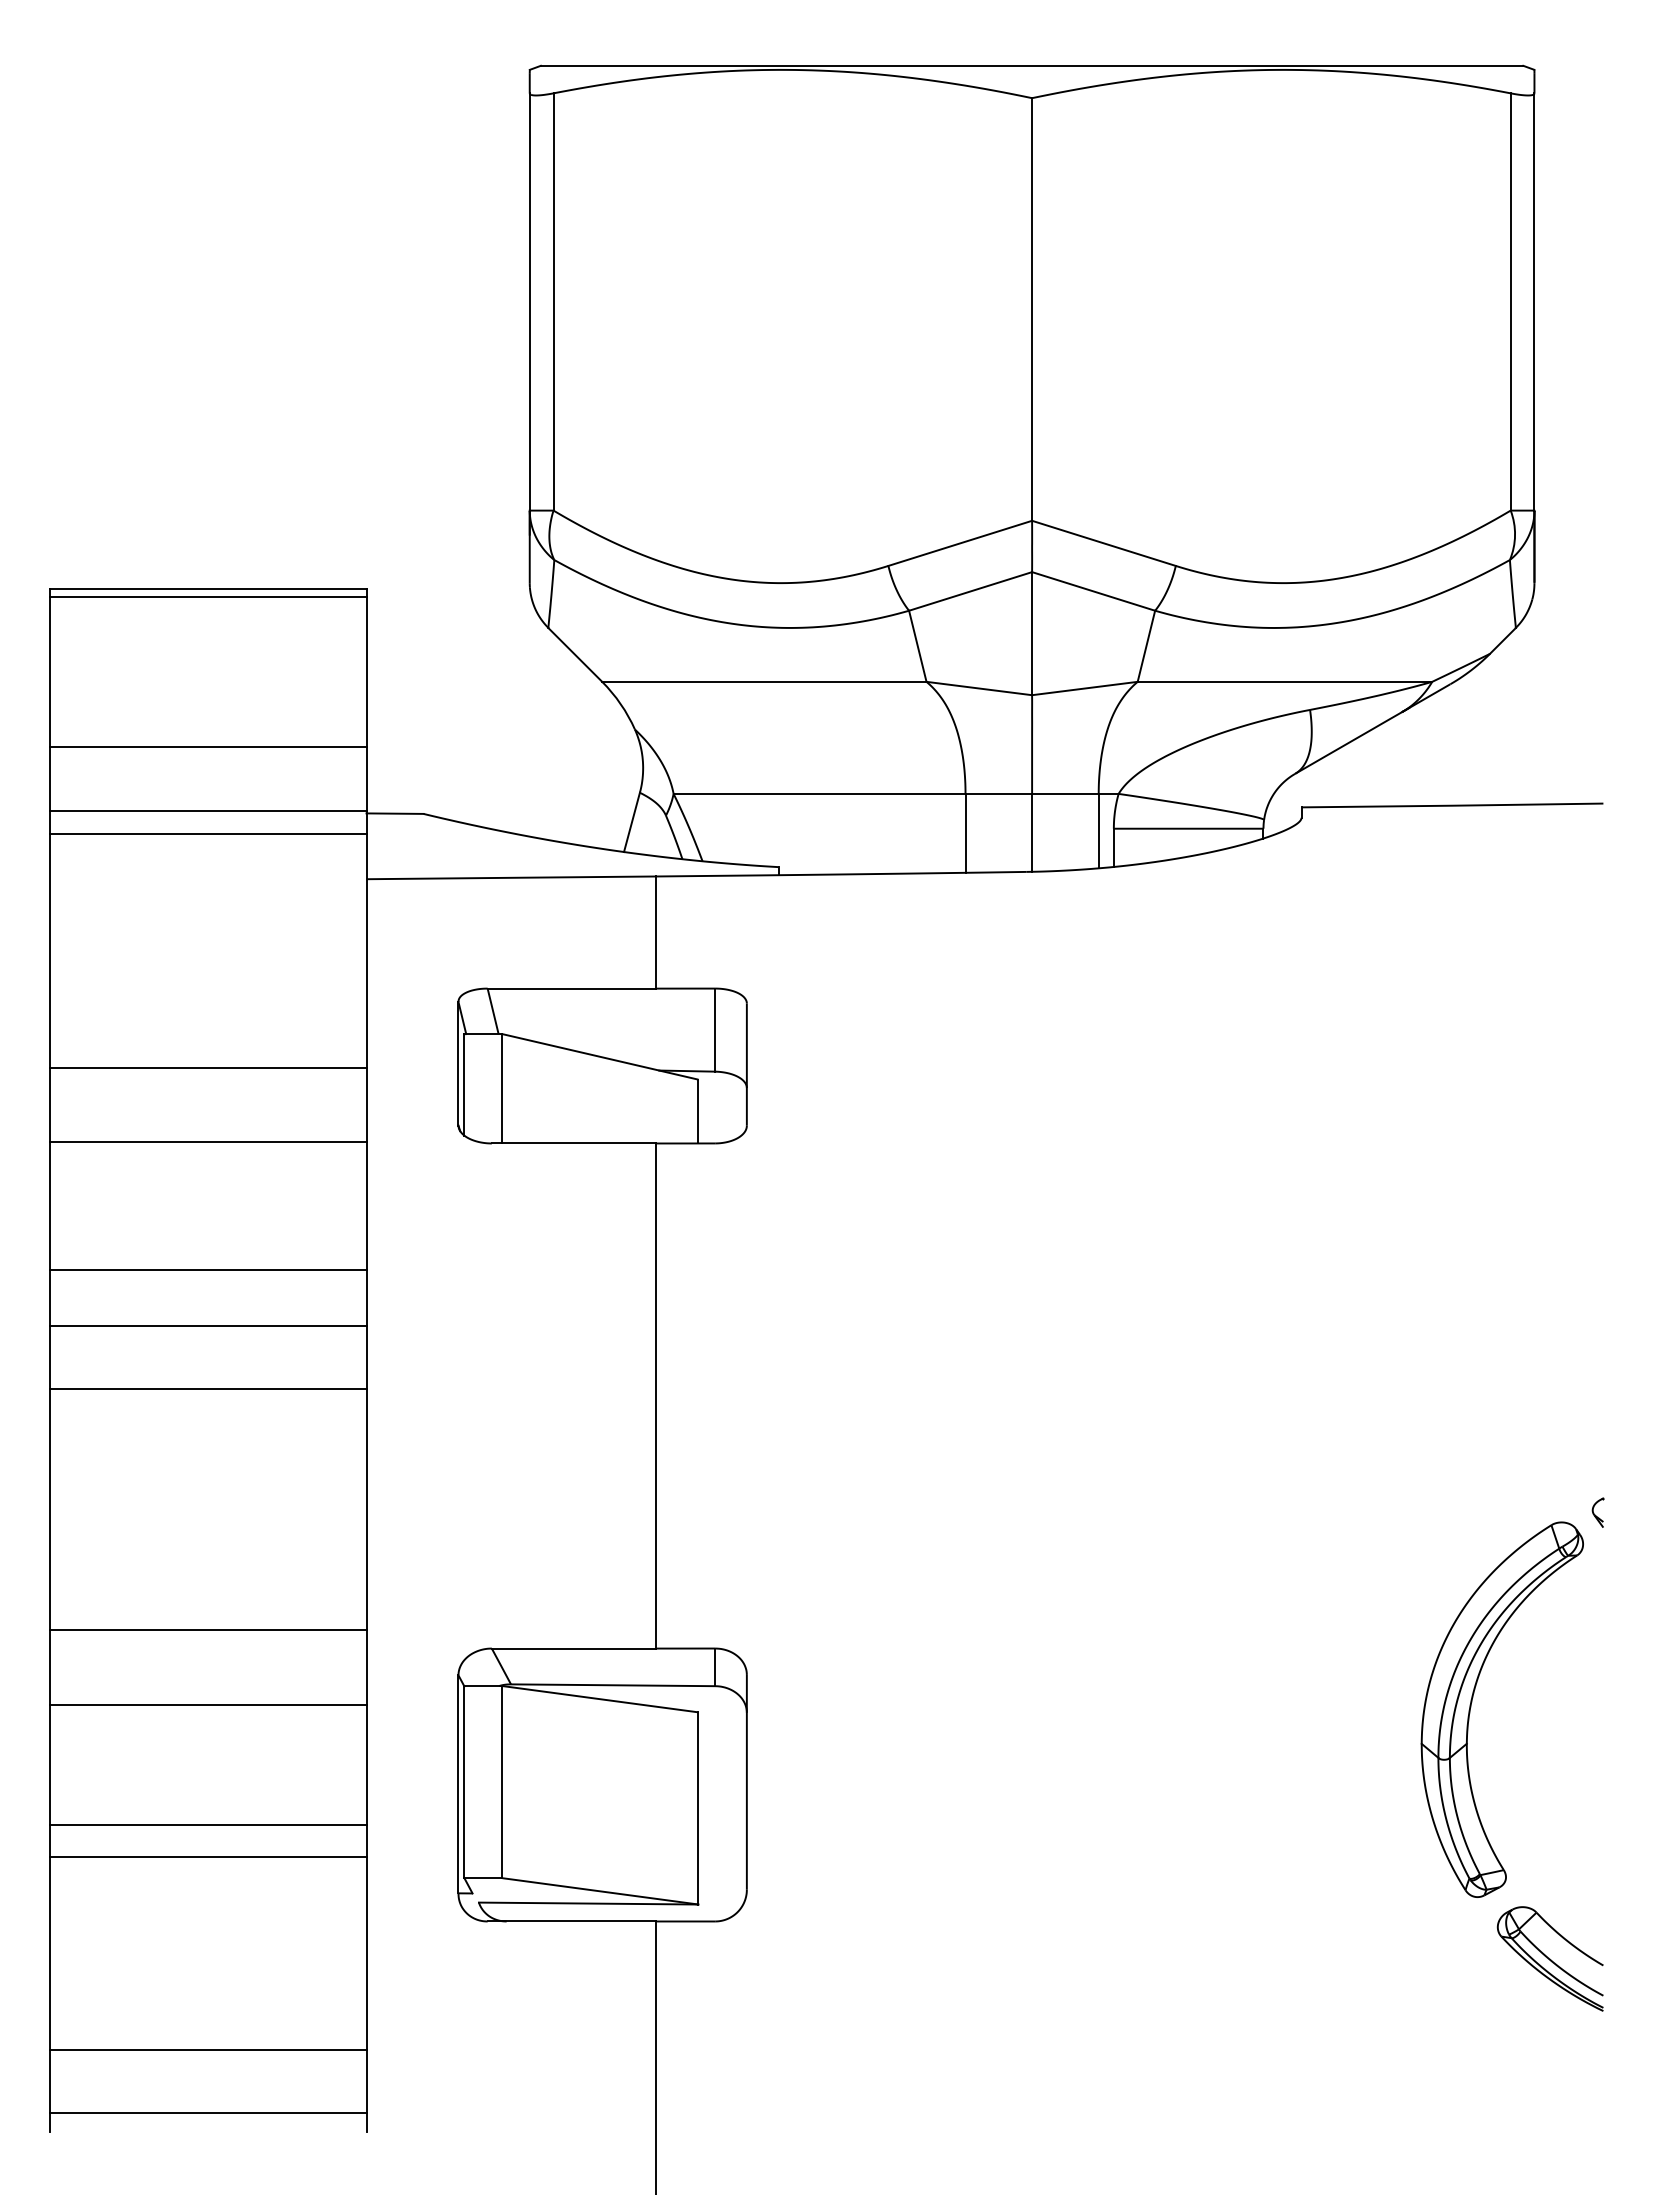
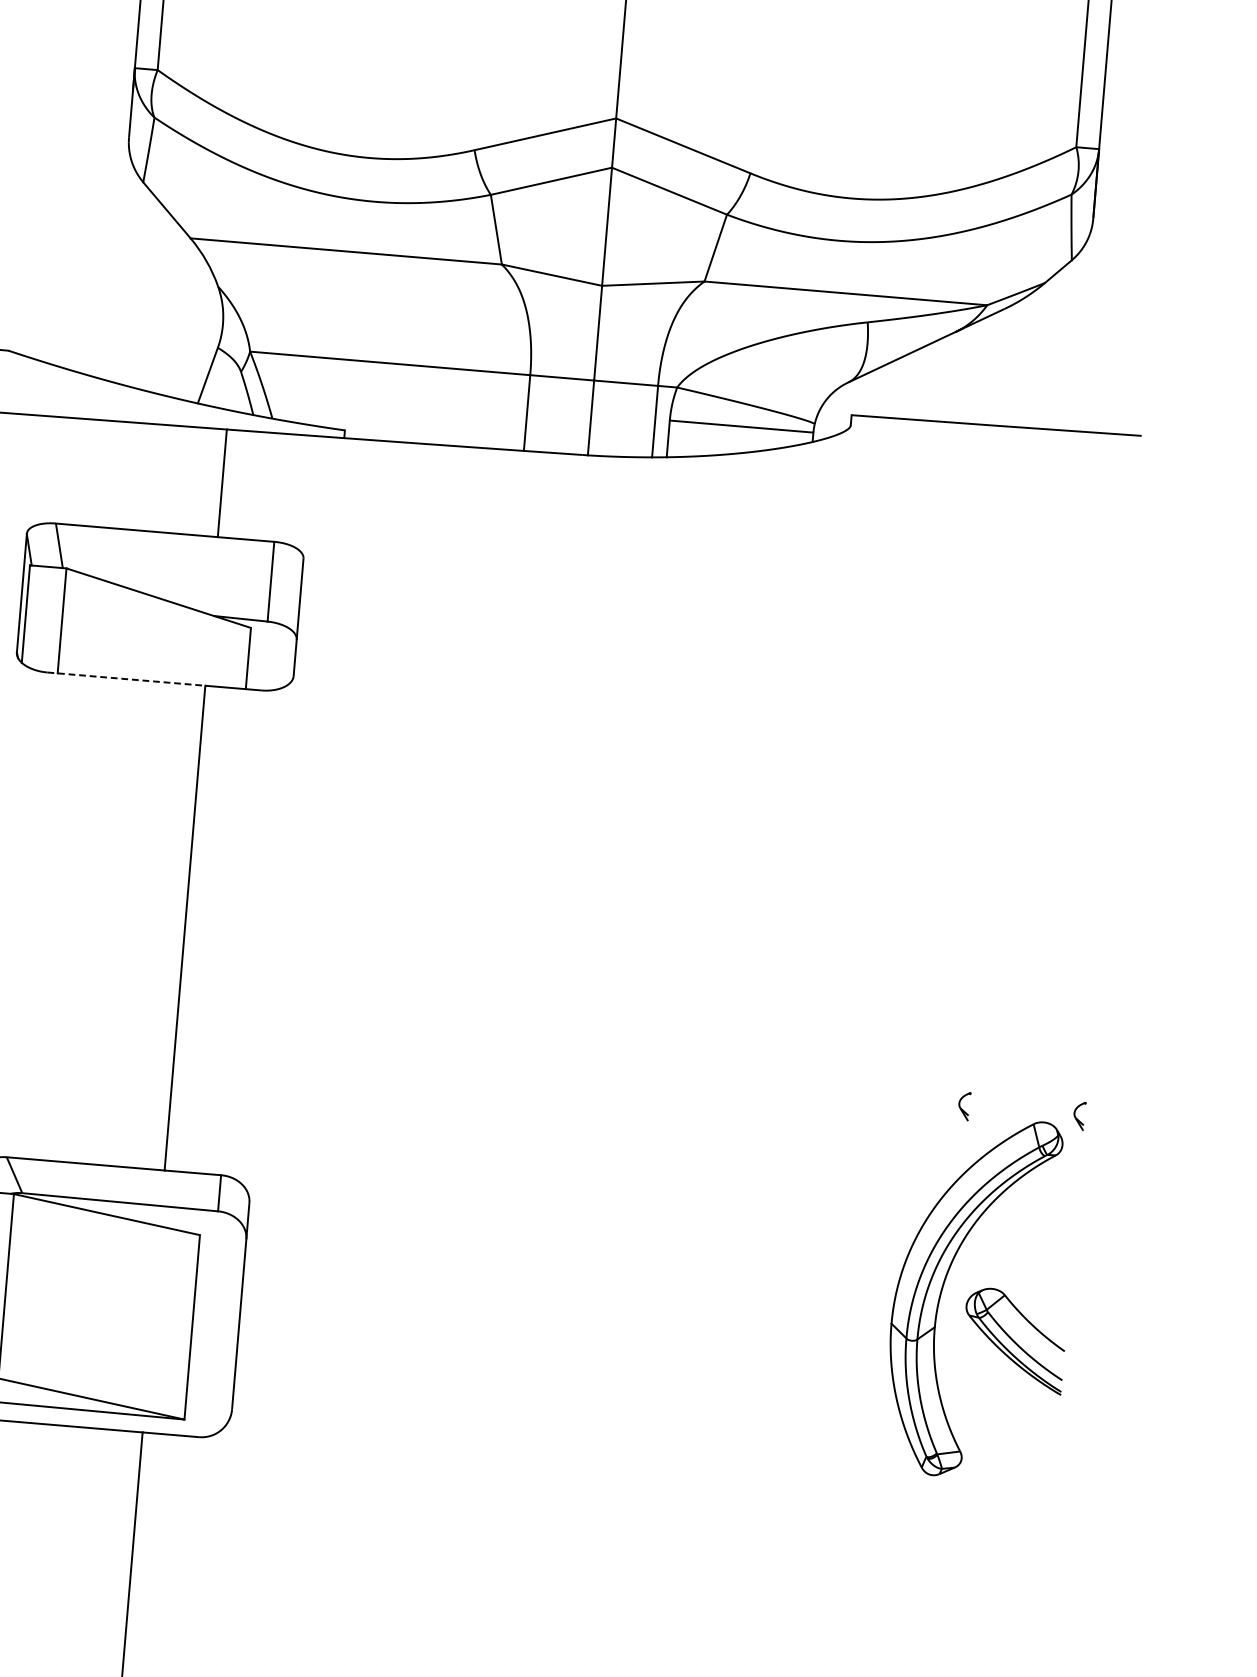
line: (574, 1143) -> (126, 679), solid -> dashed
part: (1477, 1512) -> (963, 1106), added
part: (1549, 1958) -> (1013, 1340), moved

